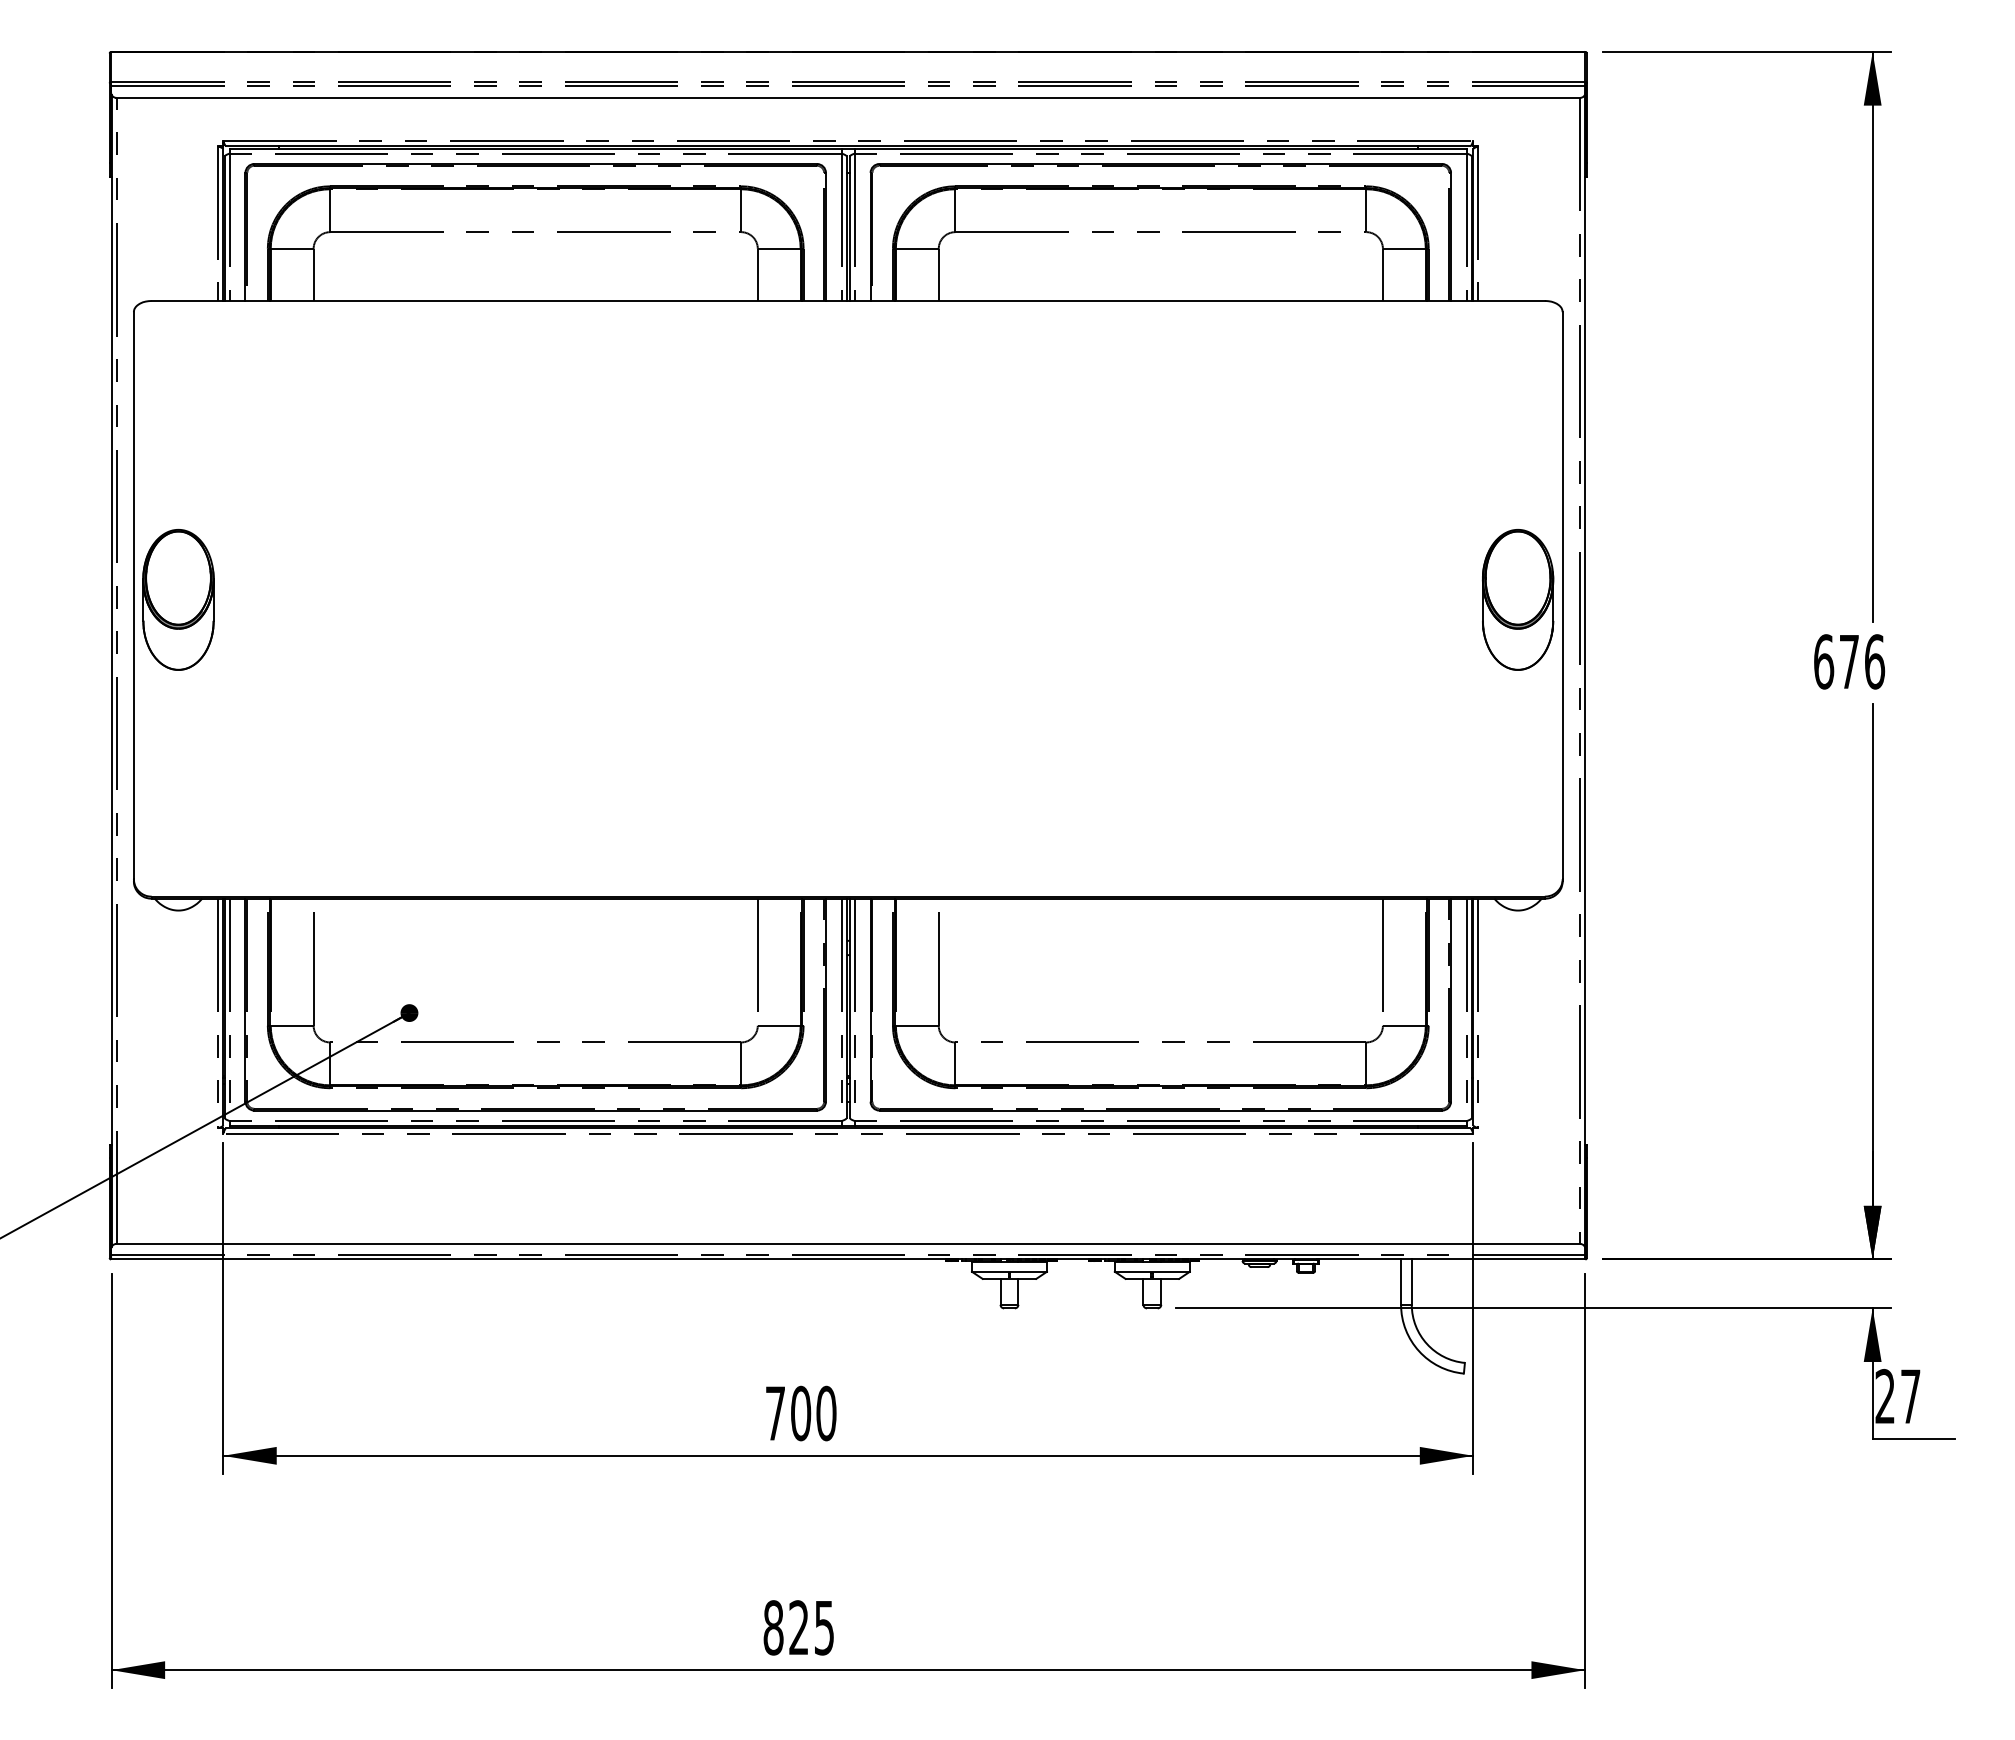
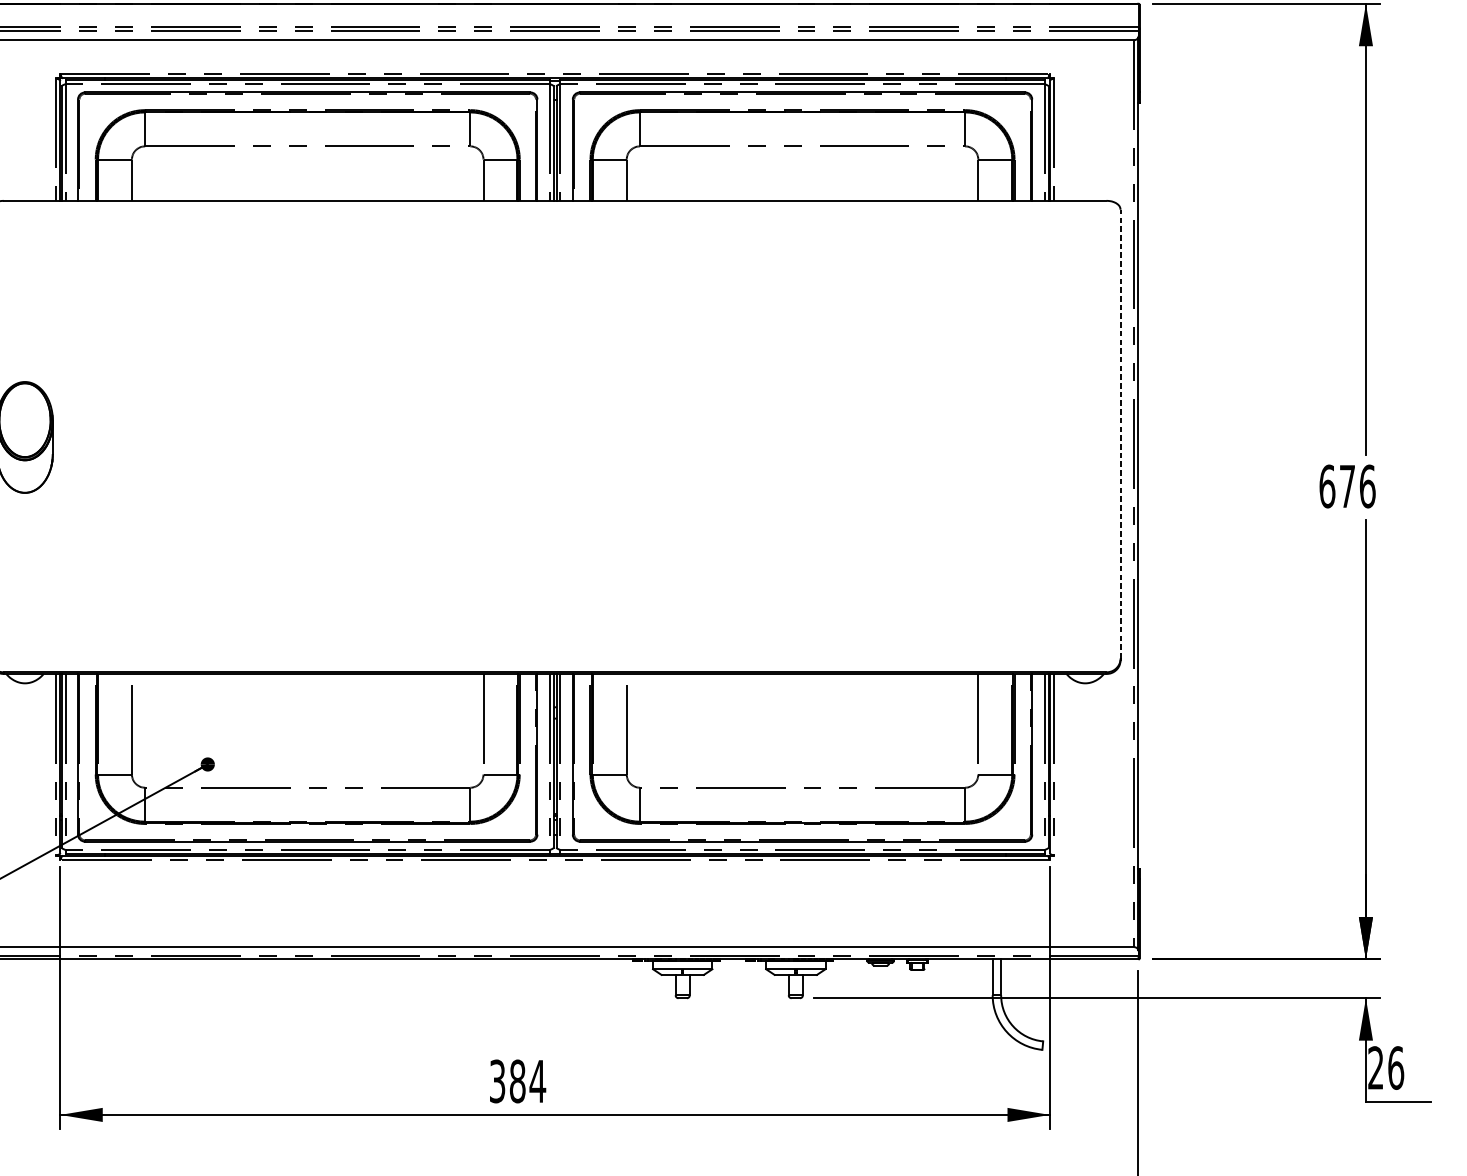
line: (1562, 595) -> (1120, 433), solid -> dashed
part: (1518, 599) -> (1085, 437), removed
text: (1910, 1396) -> (1395, 1067), 27 -> 26
text: (801, 1413) -> (518, 1081), 700 -> 384

